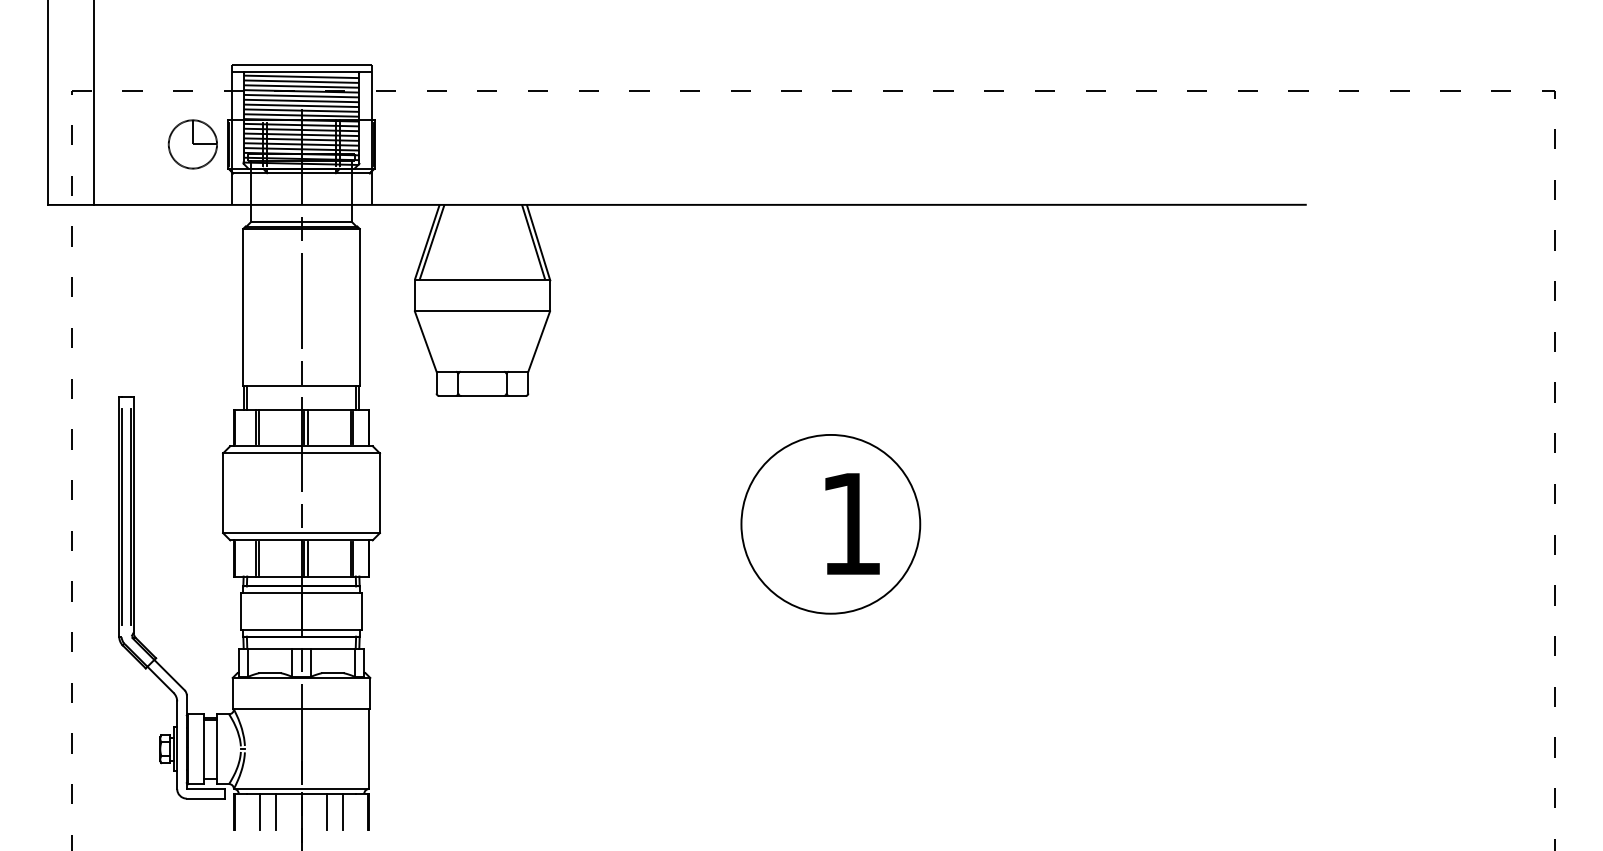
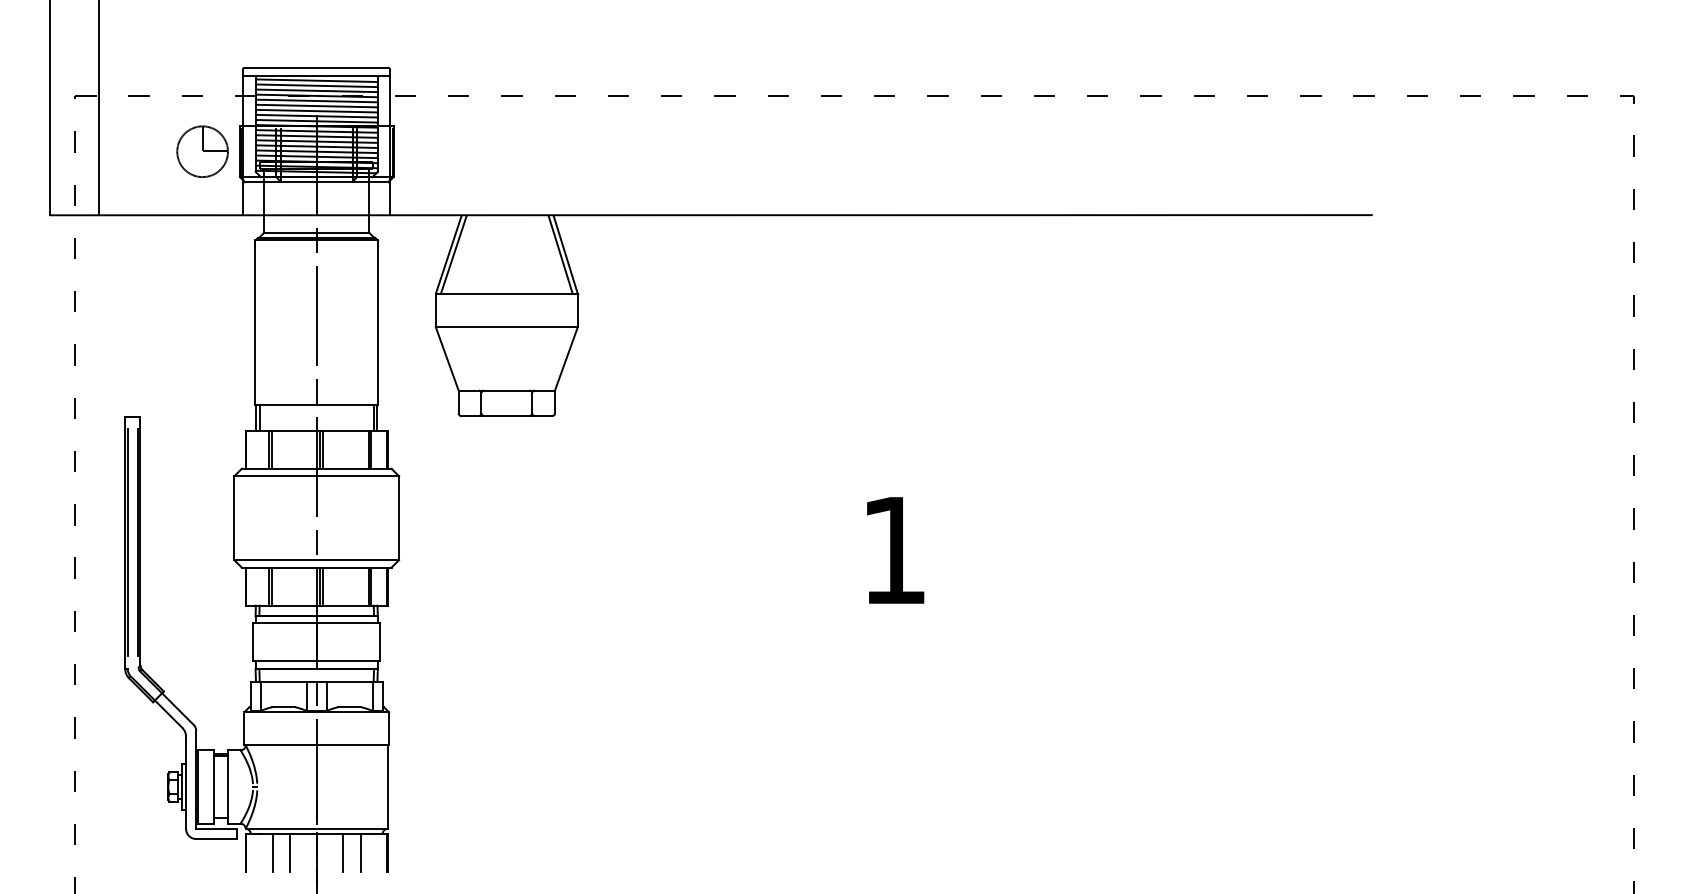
circle: (830, 524) -> (872, 551), removed

